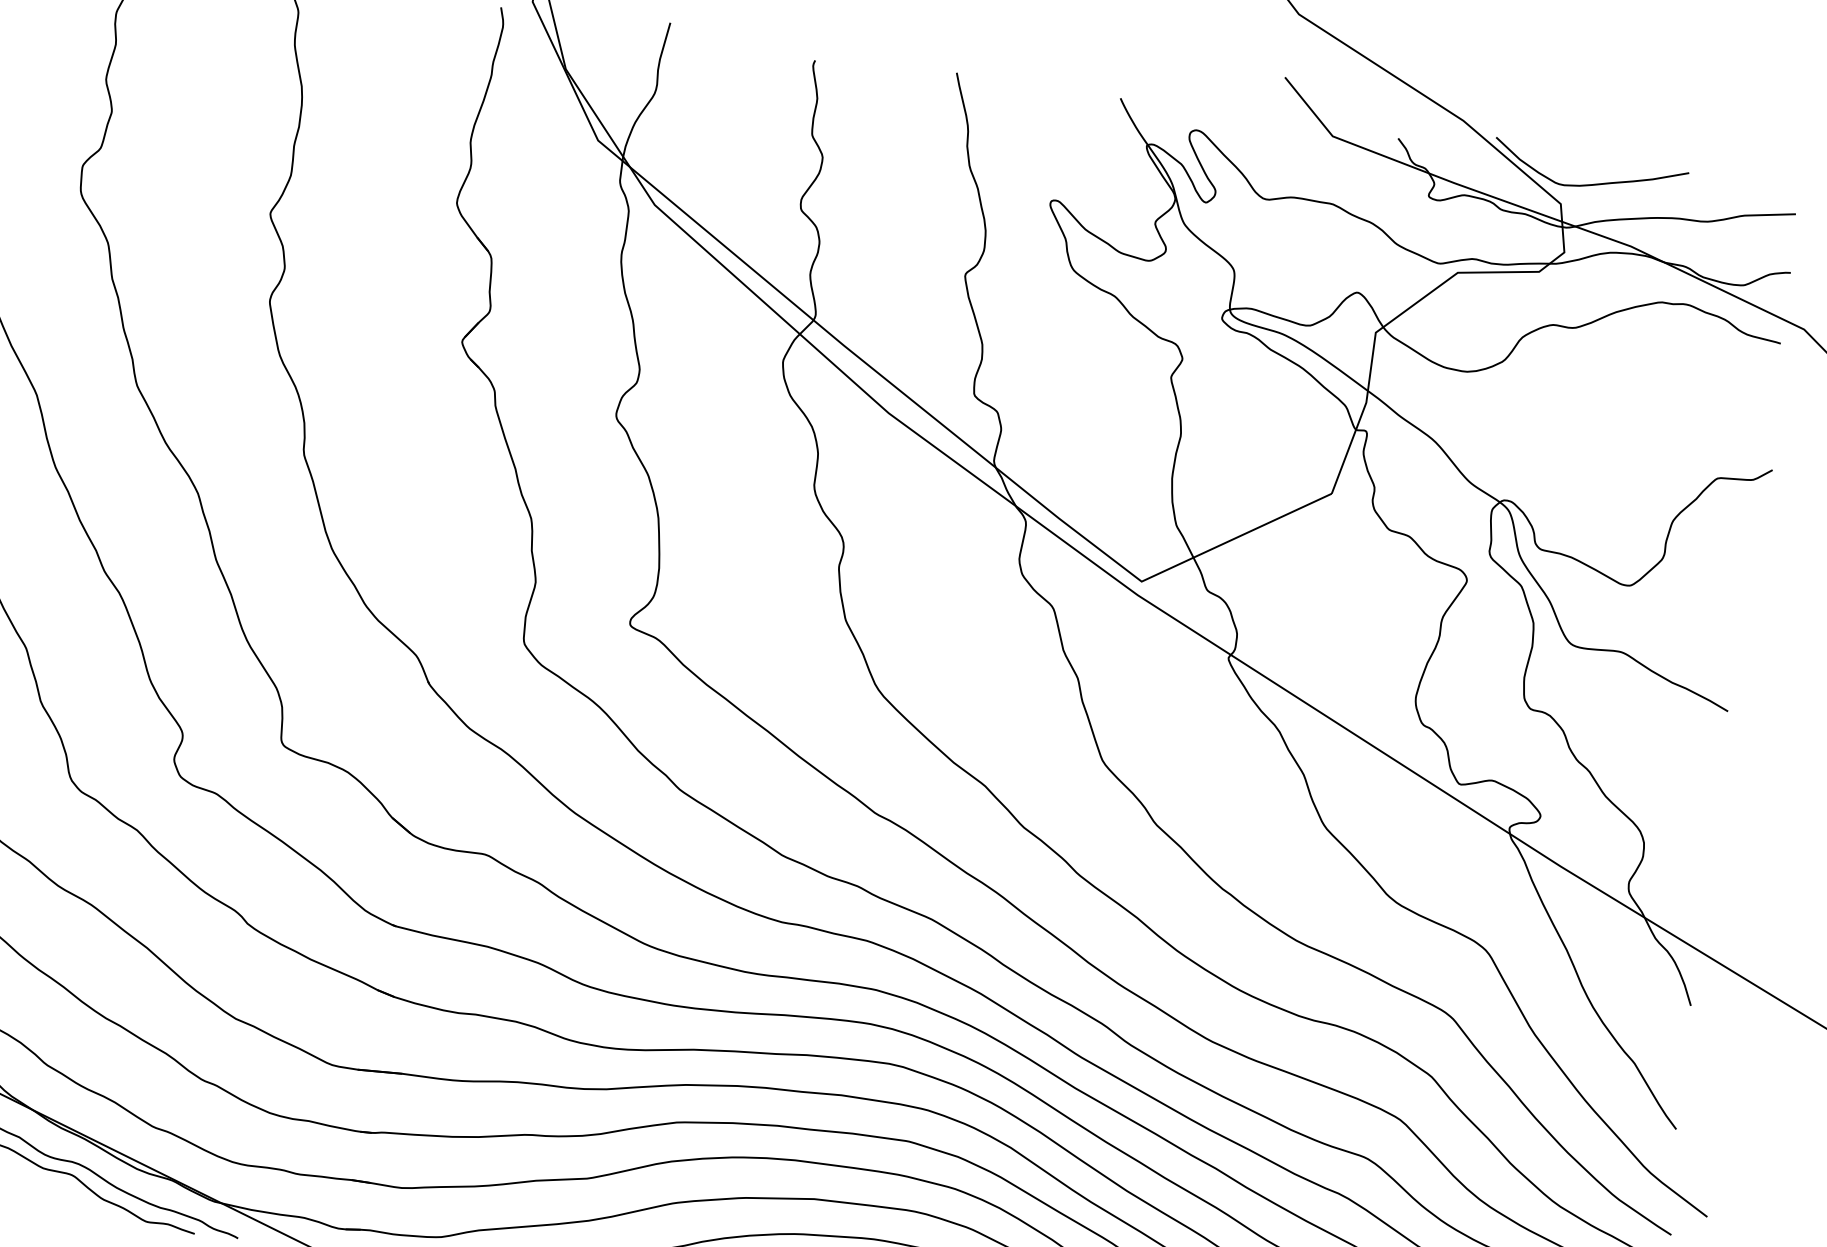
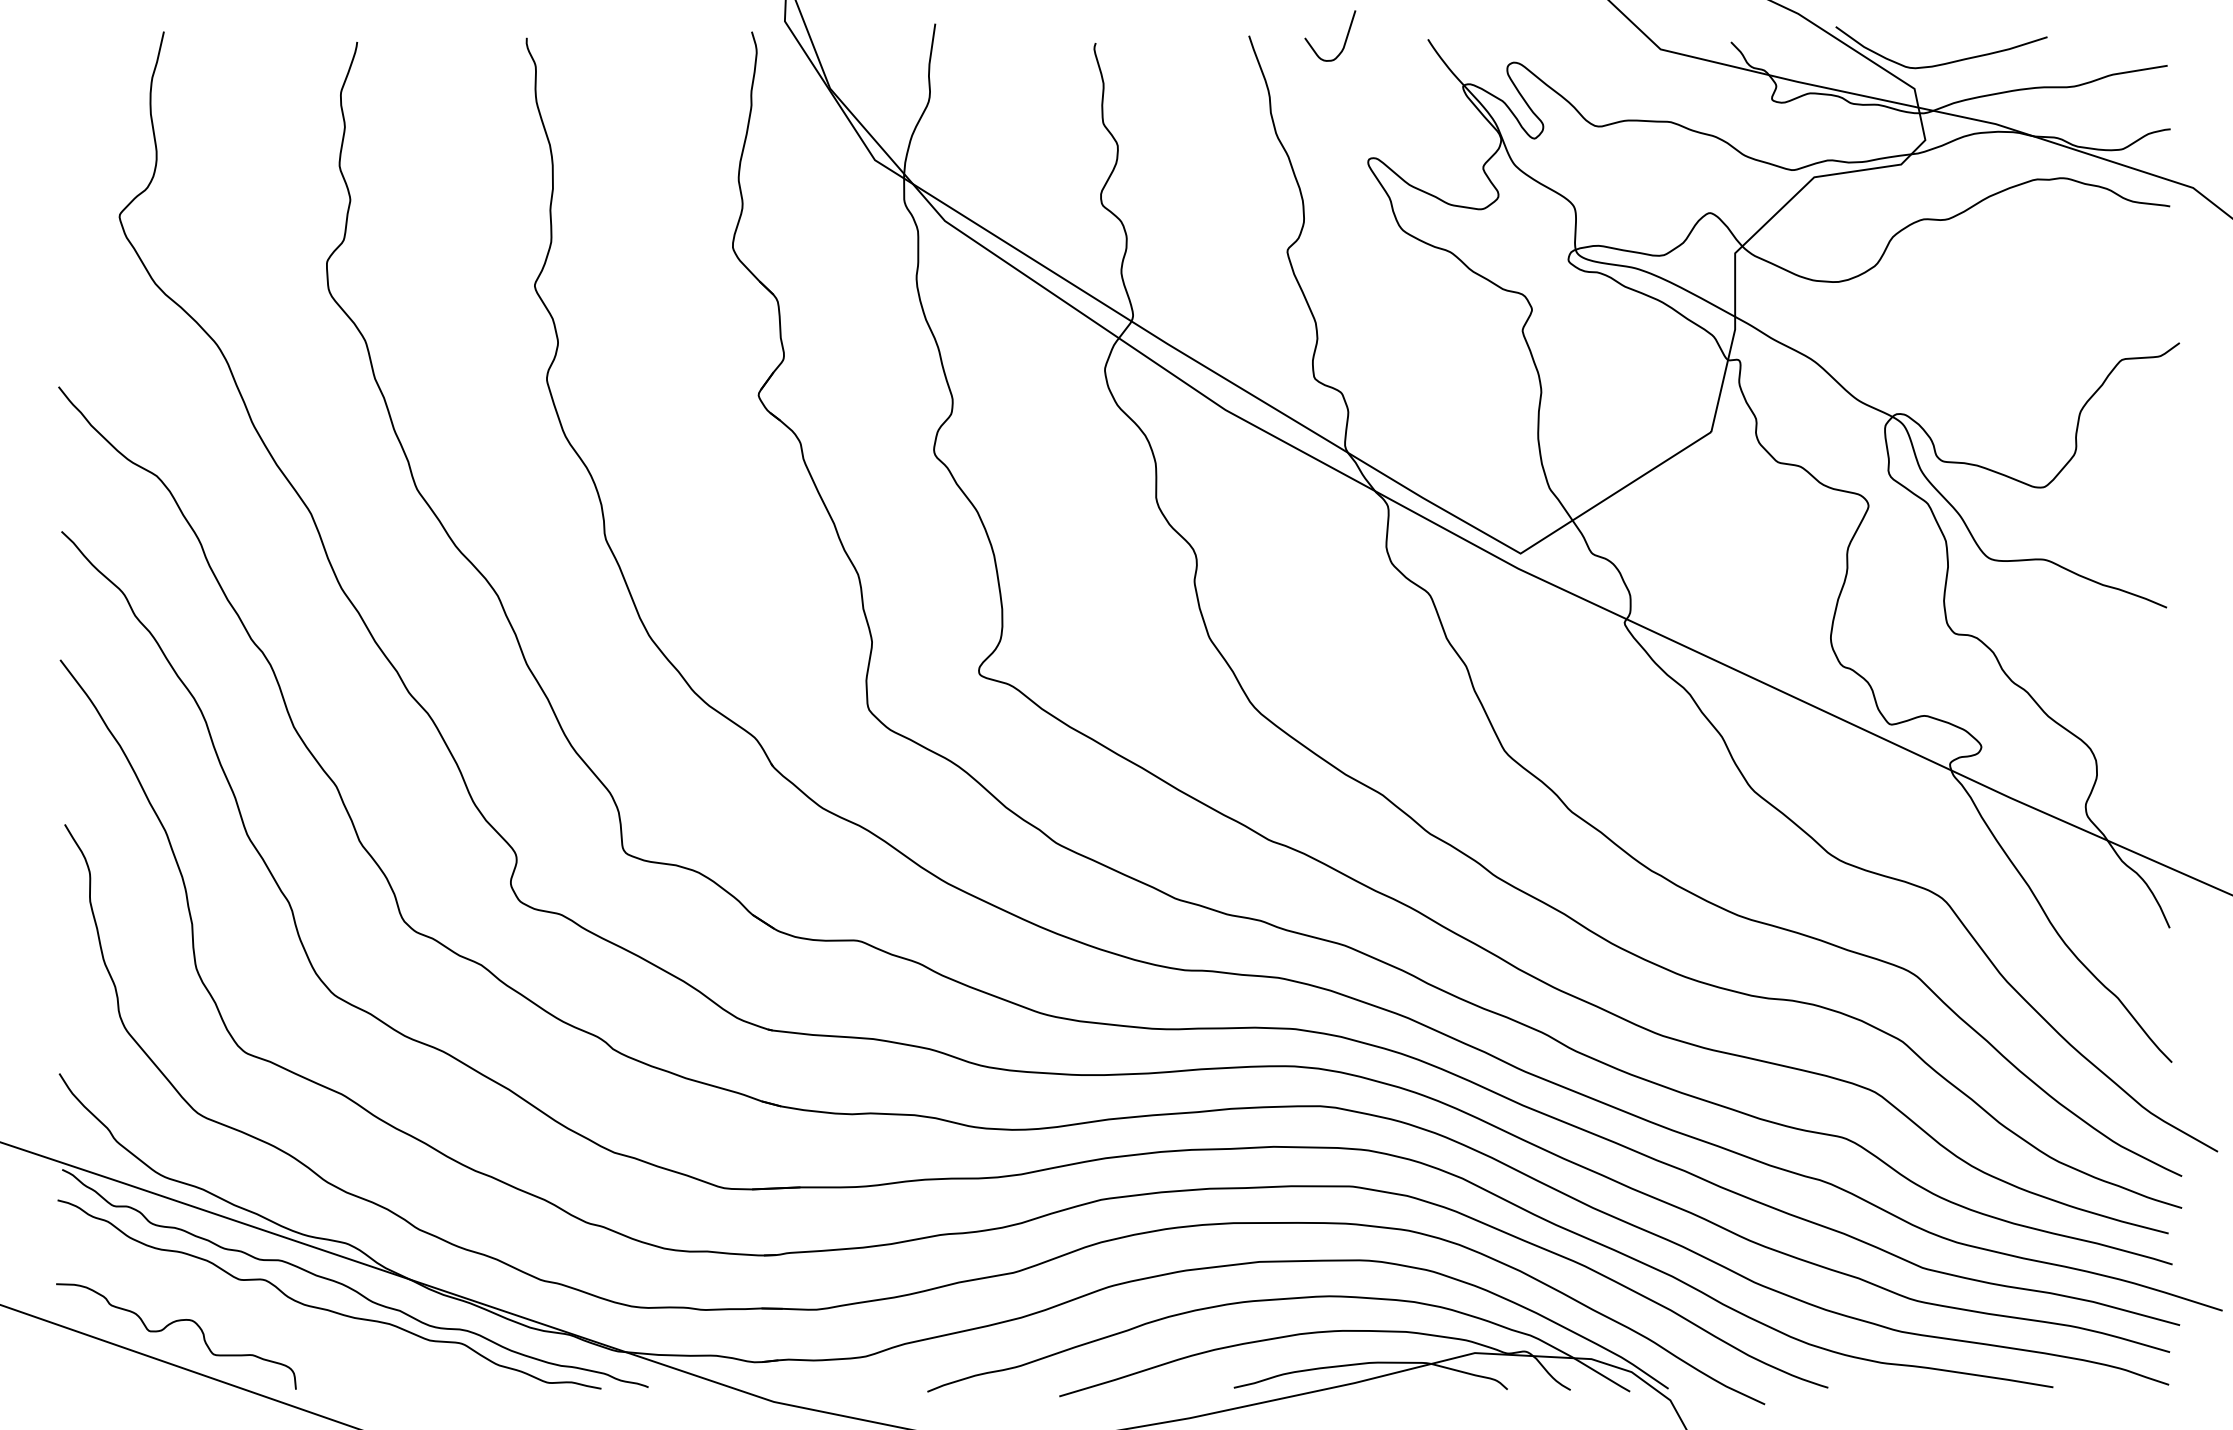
curve: (1043, 89) -> (1344, 41), added

